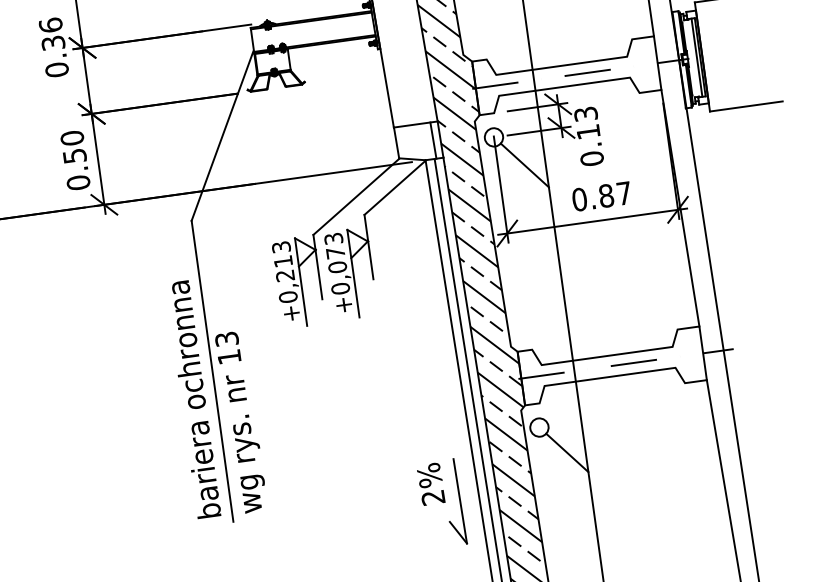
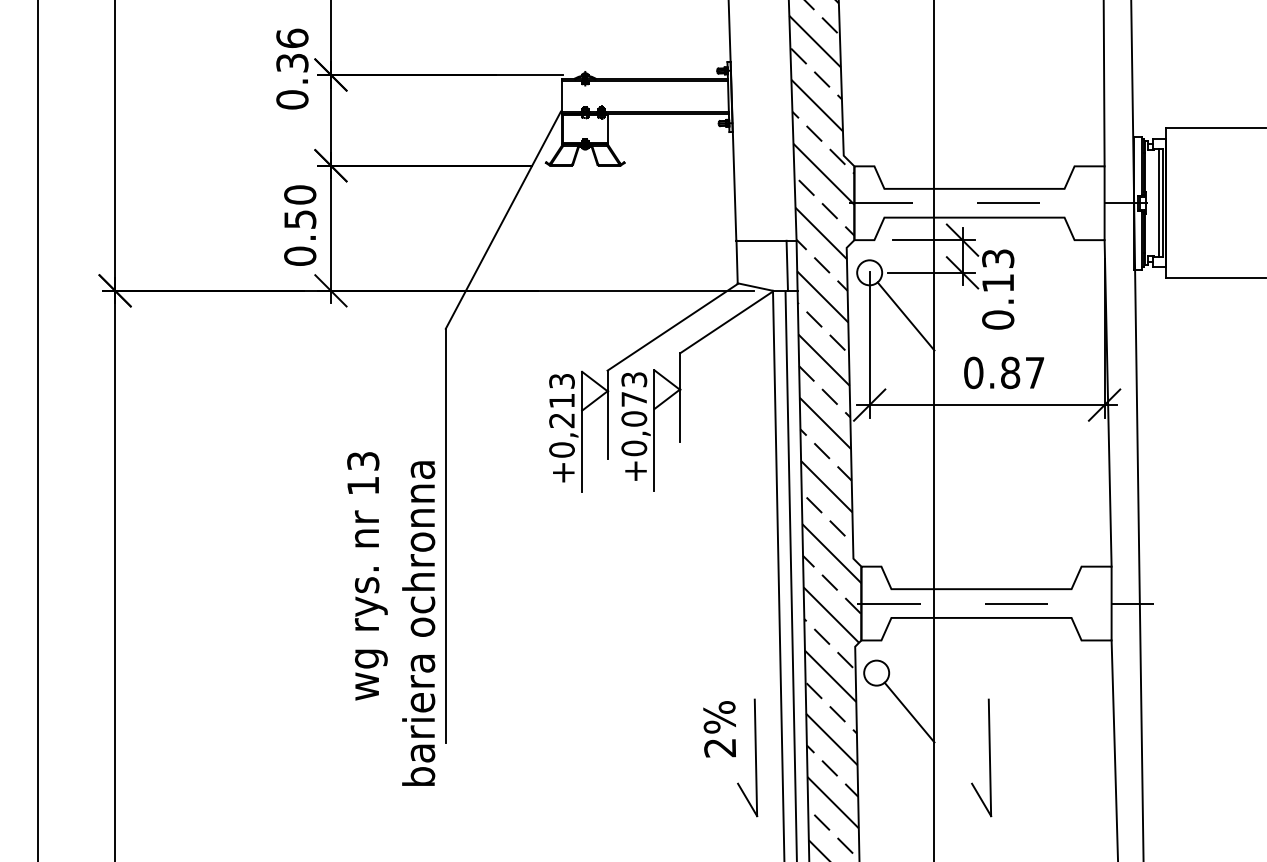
text: (193, 399) -> (418, 623), moved
text: (241, 422) -> (367, 576), moved
part: (629, 477) -> (989, 757), added

